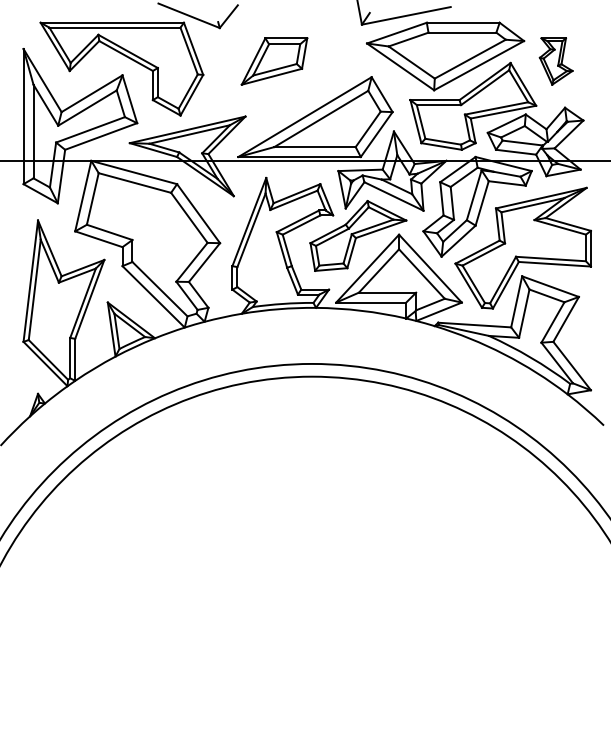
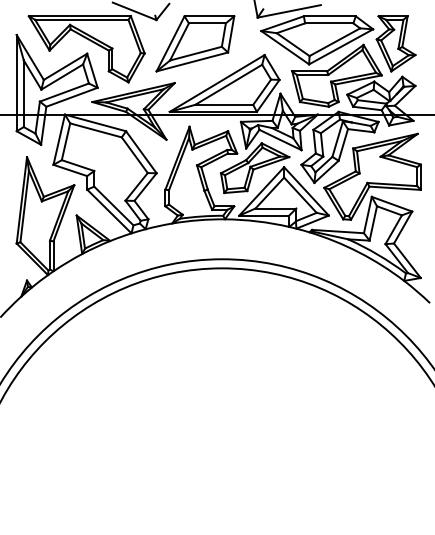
part: (274, 60) -> (195, 43), size x1.67
part: (555, 60) -> (395, 43), size x1.67

